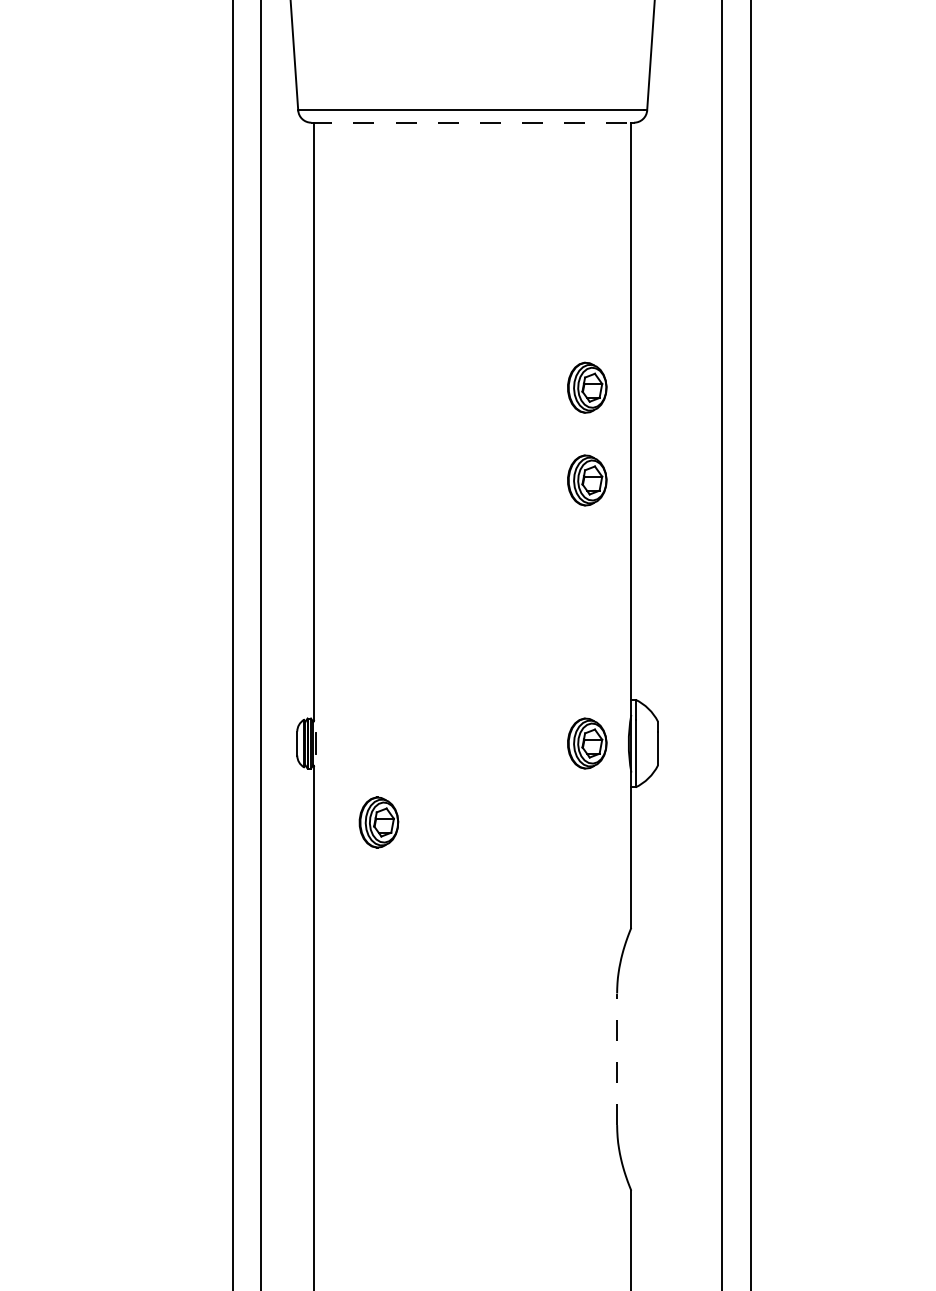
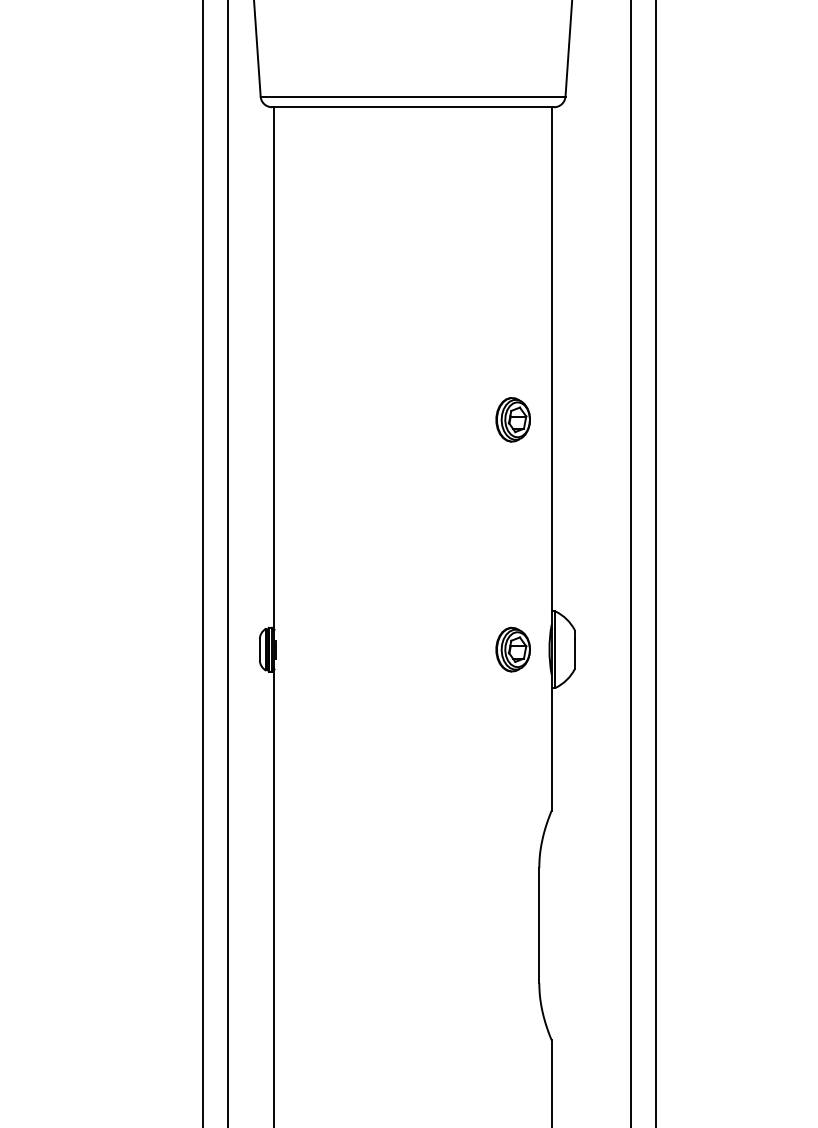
line: (470, 122) -> (411, 107), dashed -> solid
part: (586, 387) -> (512, 338), removed
part: (378, 822) -> (330, 718), removed
line: (617, 1059) -> (539, 925), dashed -> solid

